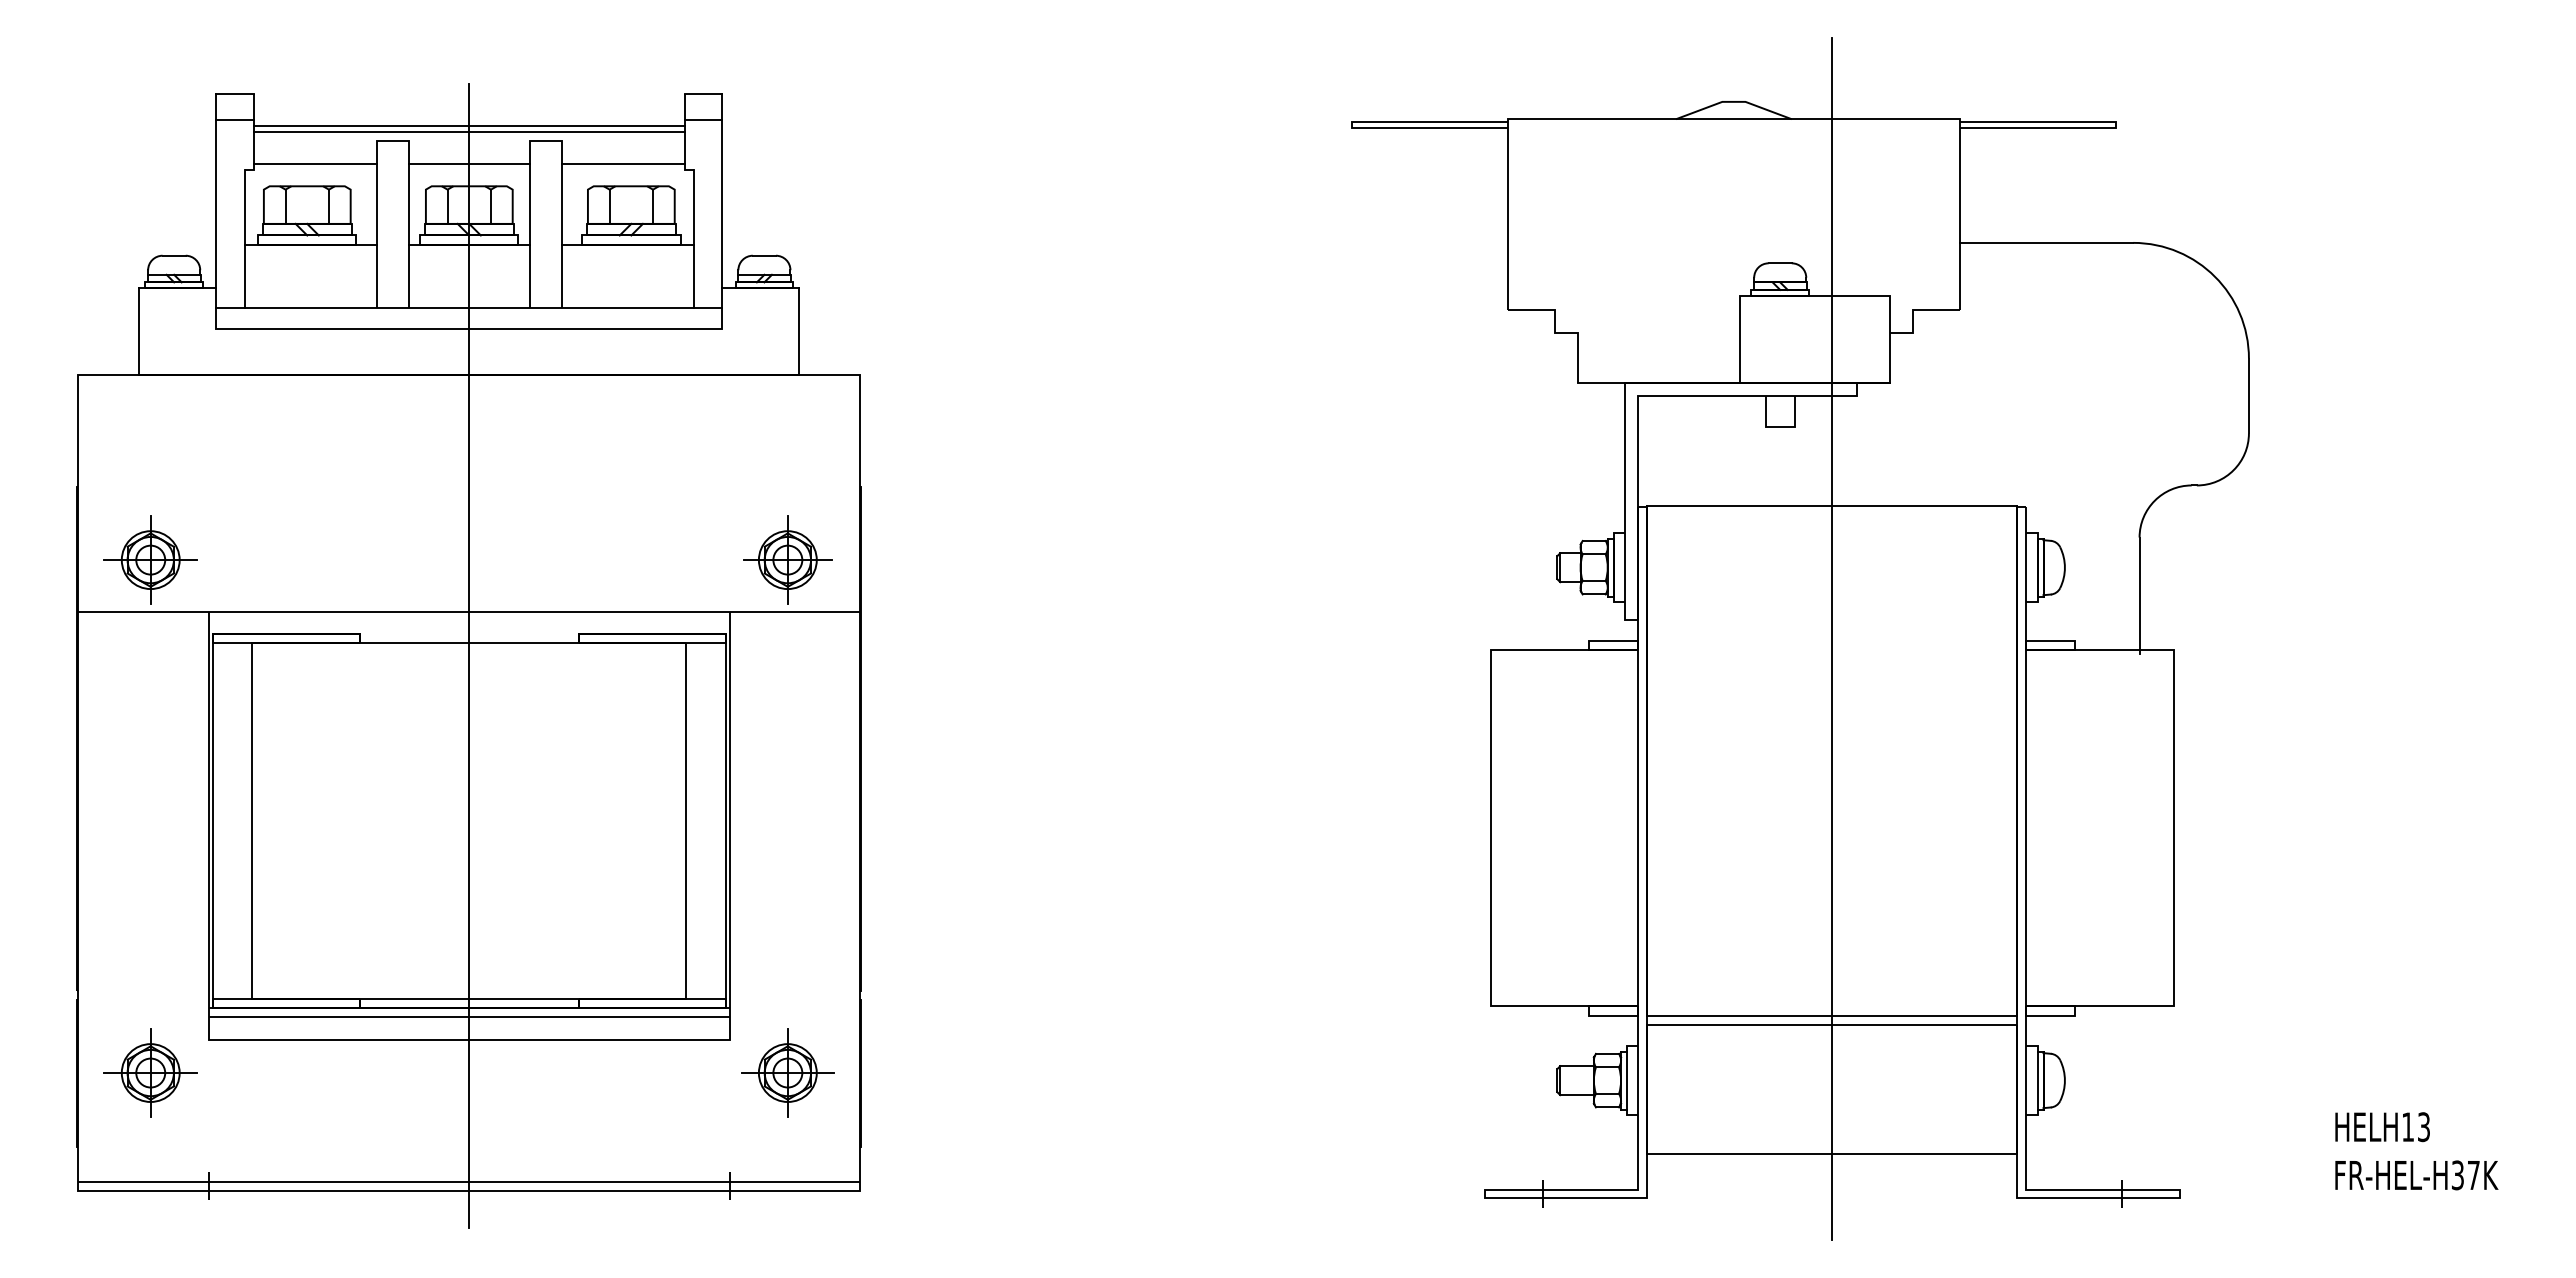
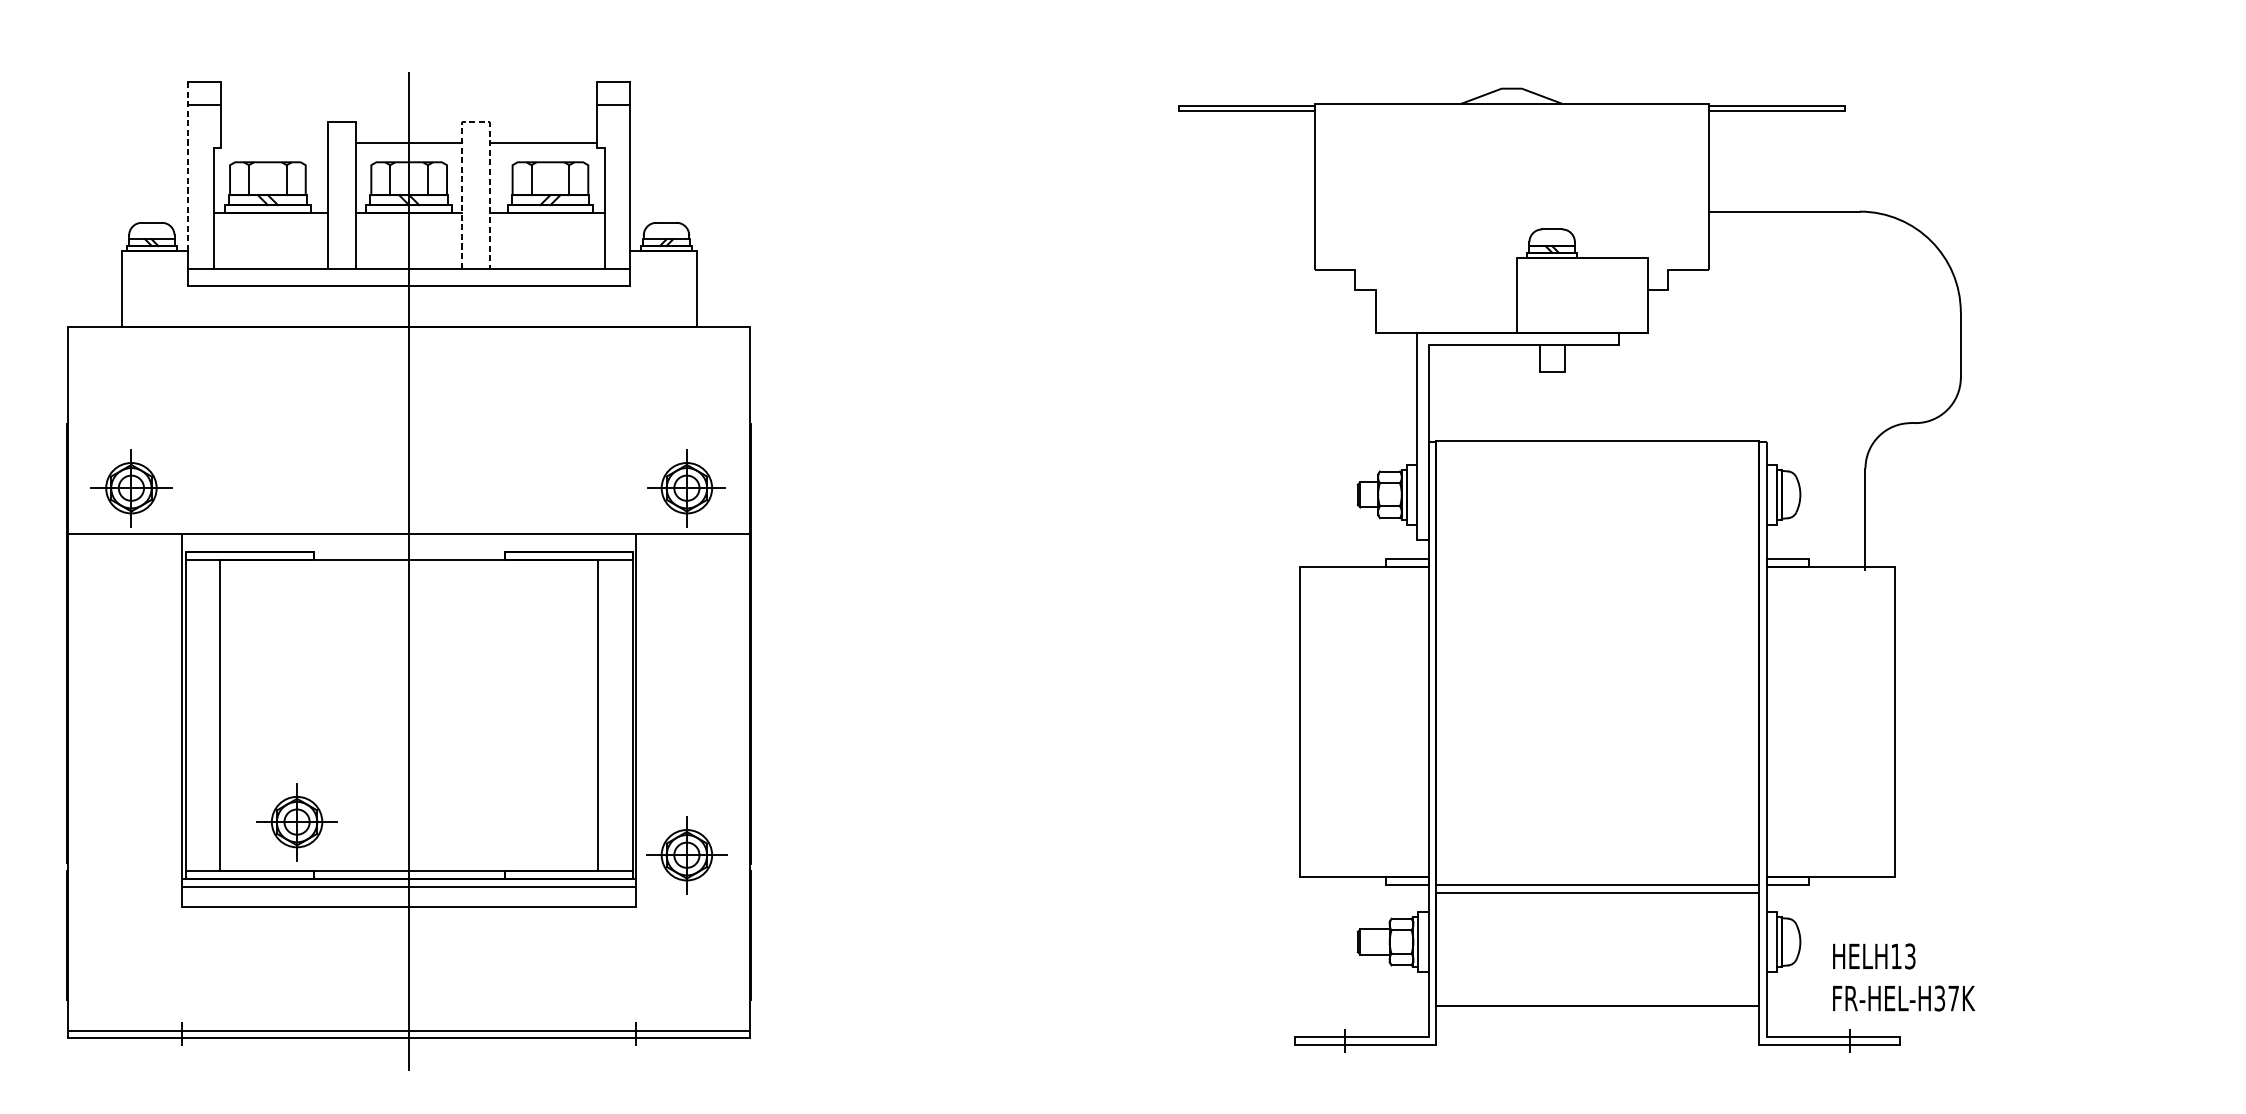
line: (468, 126) -> (408, 110), removed
line: (468, 131) -> (408, 114), removed
line: (545, 140) -> (475, 122), solid -> dashed
line: (314, 163) -> (274, 142), removed
line: (216, 191) -> (188, 166), solid -> dashed
line: (1832, 638) -> (1597, 556), removed
part: (150, 1072) -> (296, 821), moved
part: (787, 1072) -> (686, 854), moved
text: (2416, 1151) -> (1903, 977), moved

